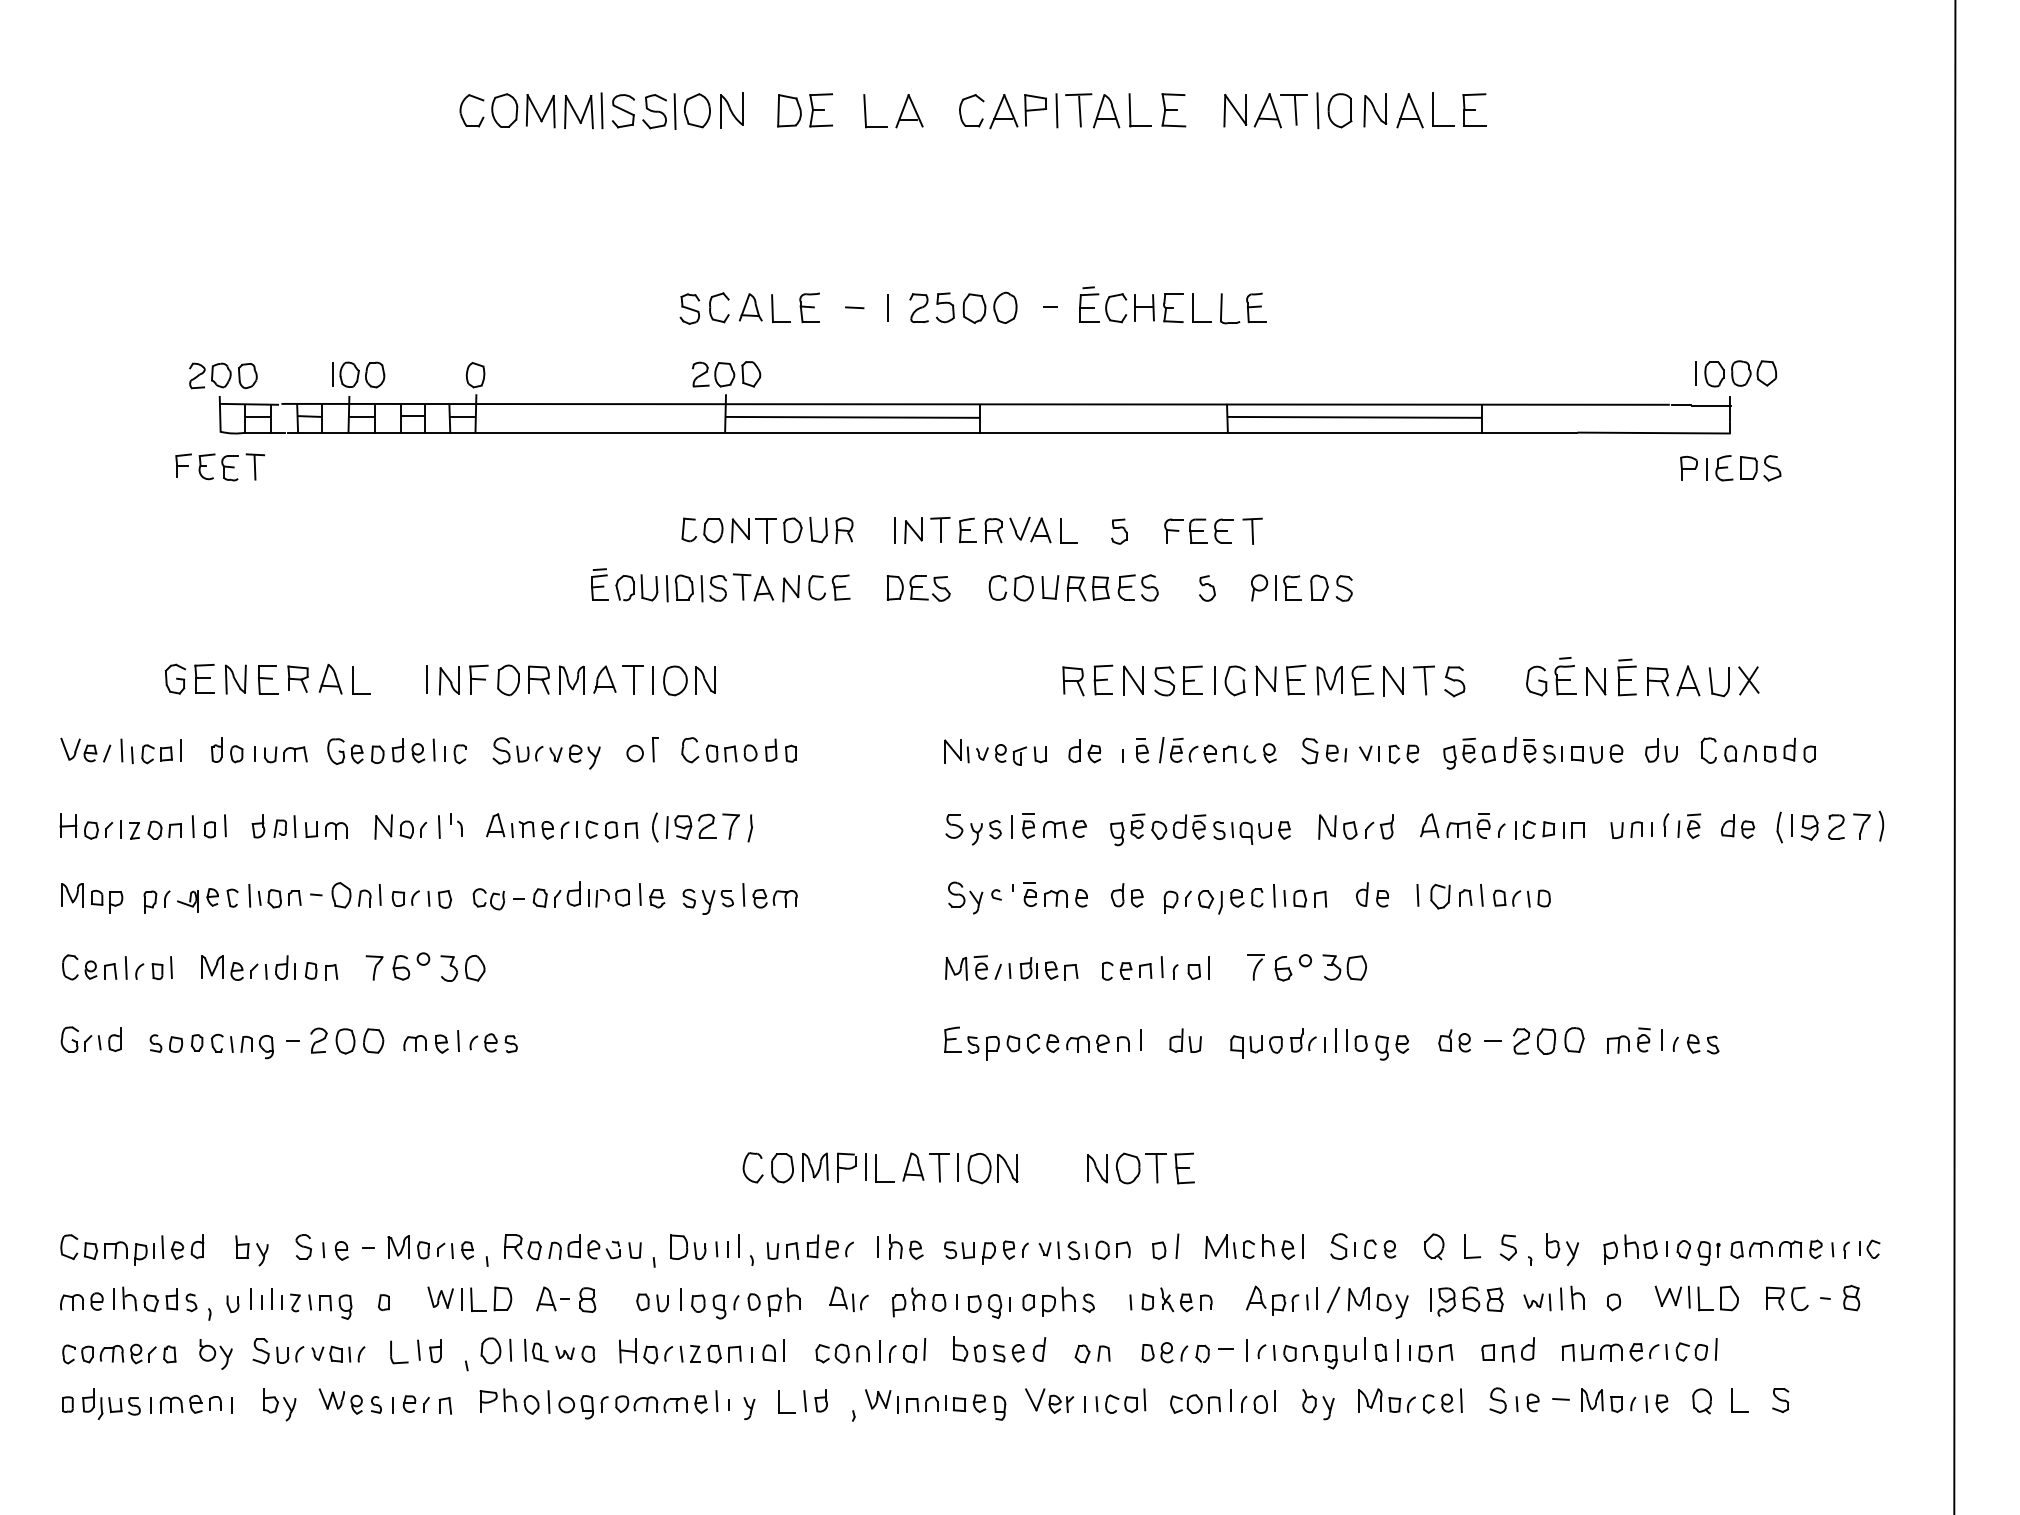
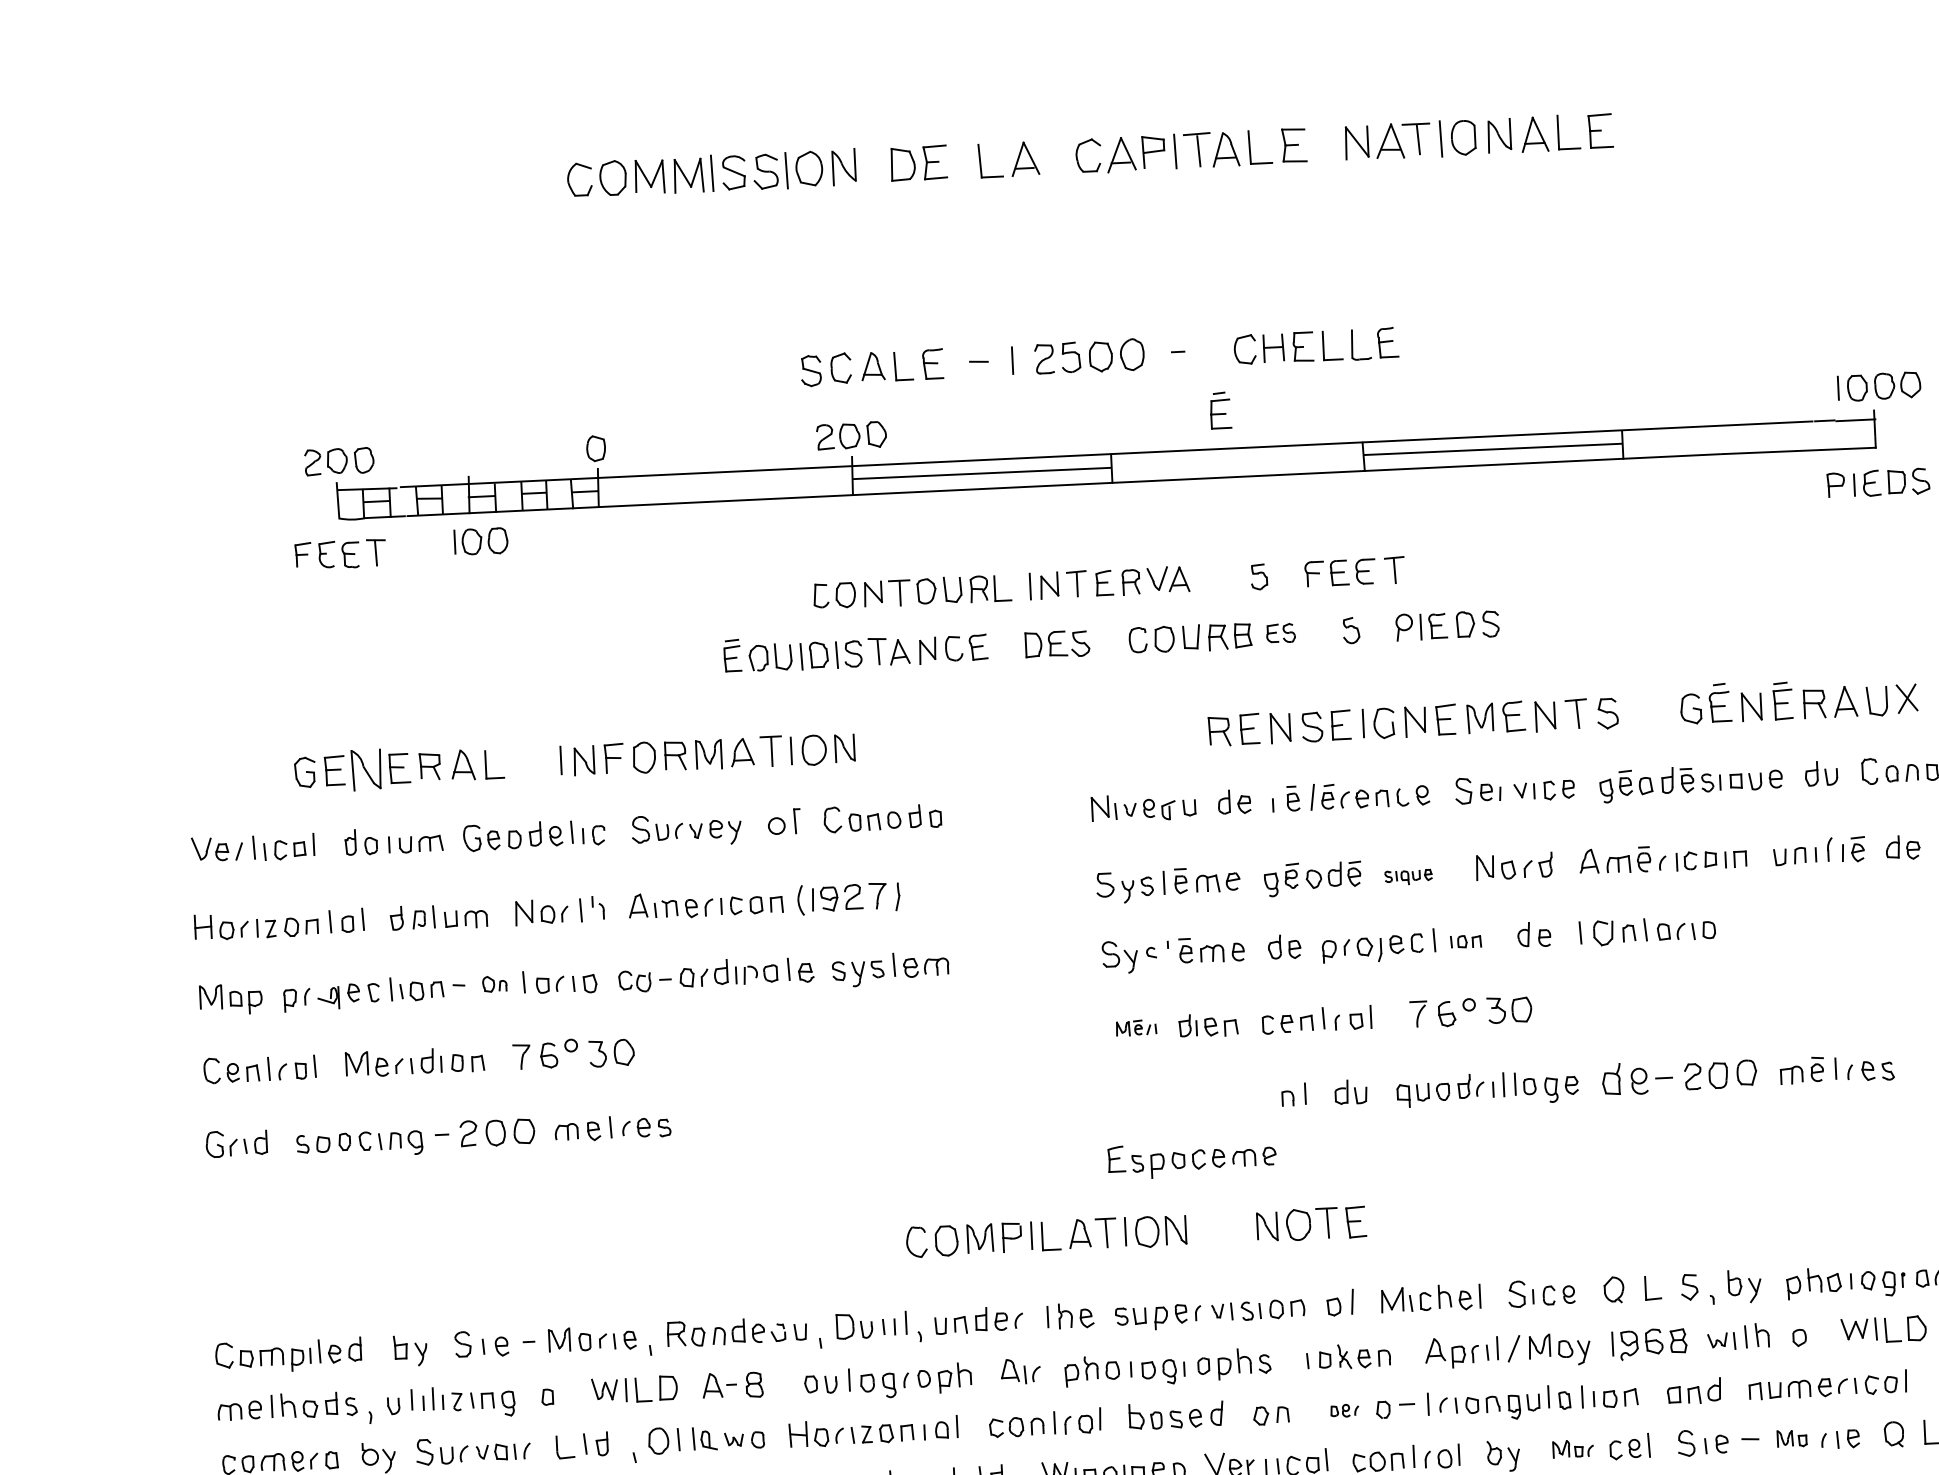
part: (1089, 304) -> (1220, 410), moved
part: (358, 374) -> (481, 541), moved
part: (1061, 530) -> (995, 588), moved
part: (1137, 587) -> (1280, 632), size x0.7
part: (235, 679) -> (366, 769), size x1.4
part: (1251, 832) -> (1408, 876), size x0.6
part: (351, 895) -> (494, 984), size x0.6
part: (1305, 898) -> (1466, 941), size x0.7
part: (978, 967) -> (1136, 1027), size x0.6
part: (1454, 1040) -> (1624, 1078), size x1.4
part: (1026, 1043) -> (1191, 1159), moved
part: (1164, 1352) -> (1344, 1410), size x0.6
part: (1386, 1400) -> (1572, 1448), size x0.7
part: (1601, 1400) -> (1791, 1438), size x0.7

